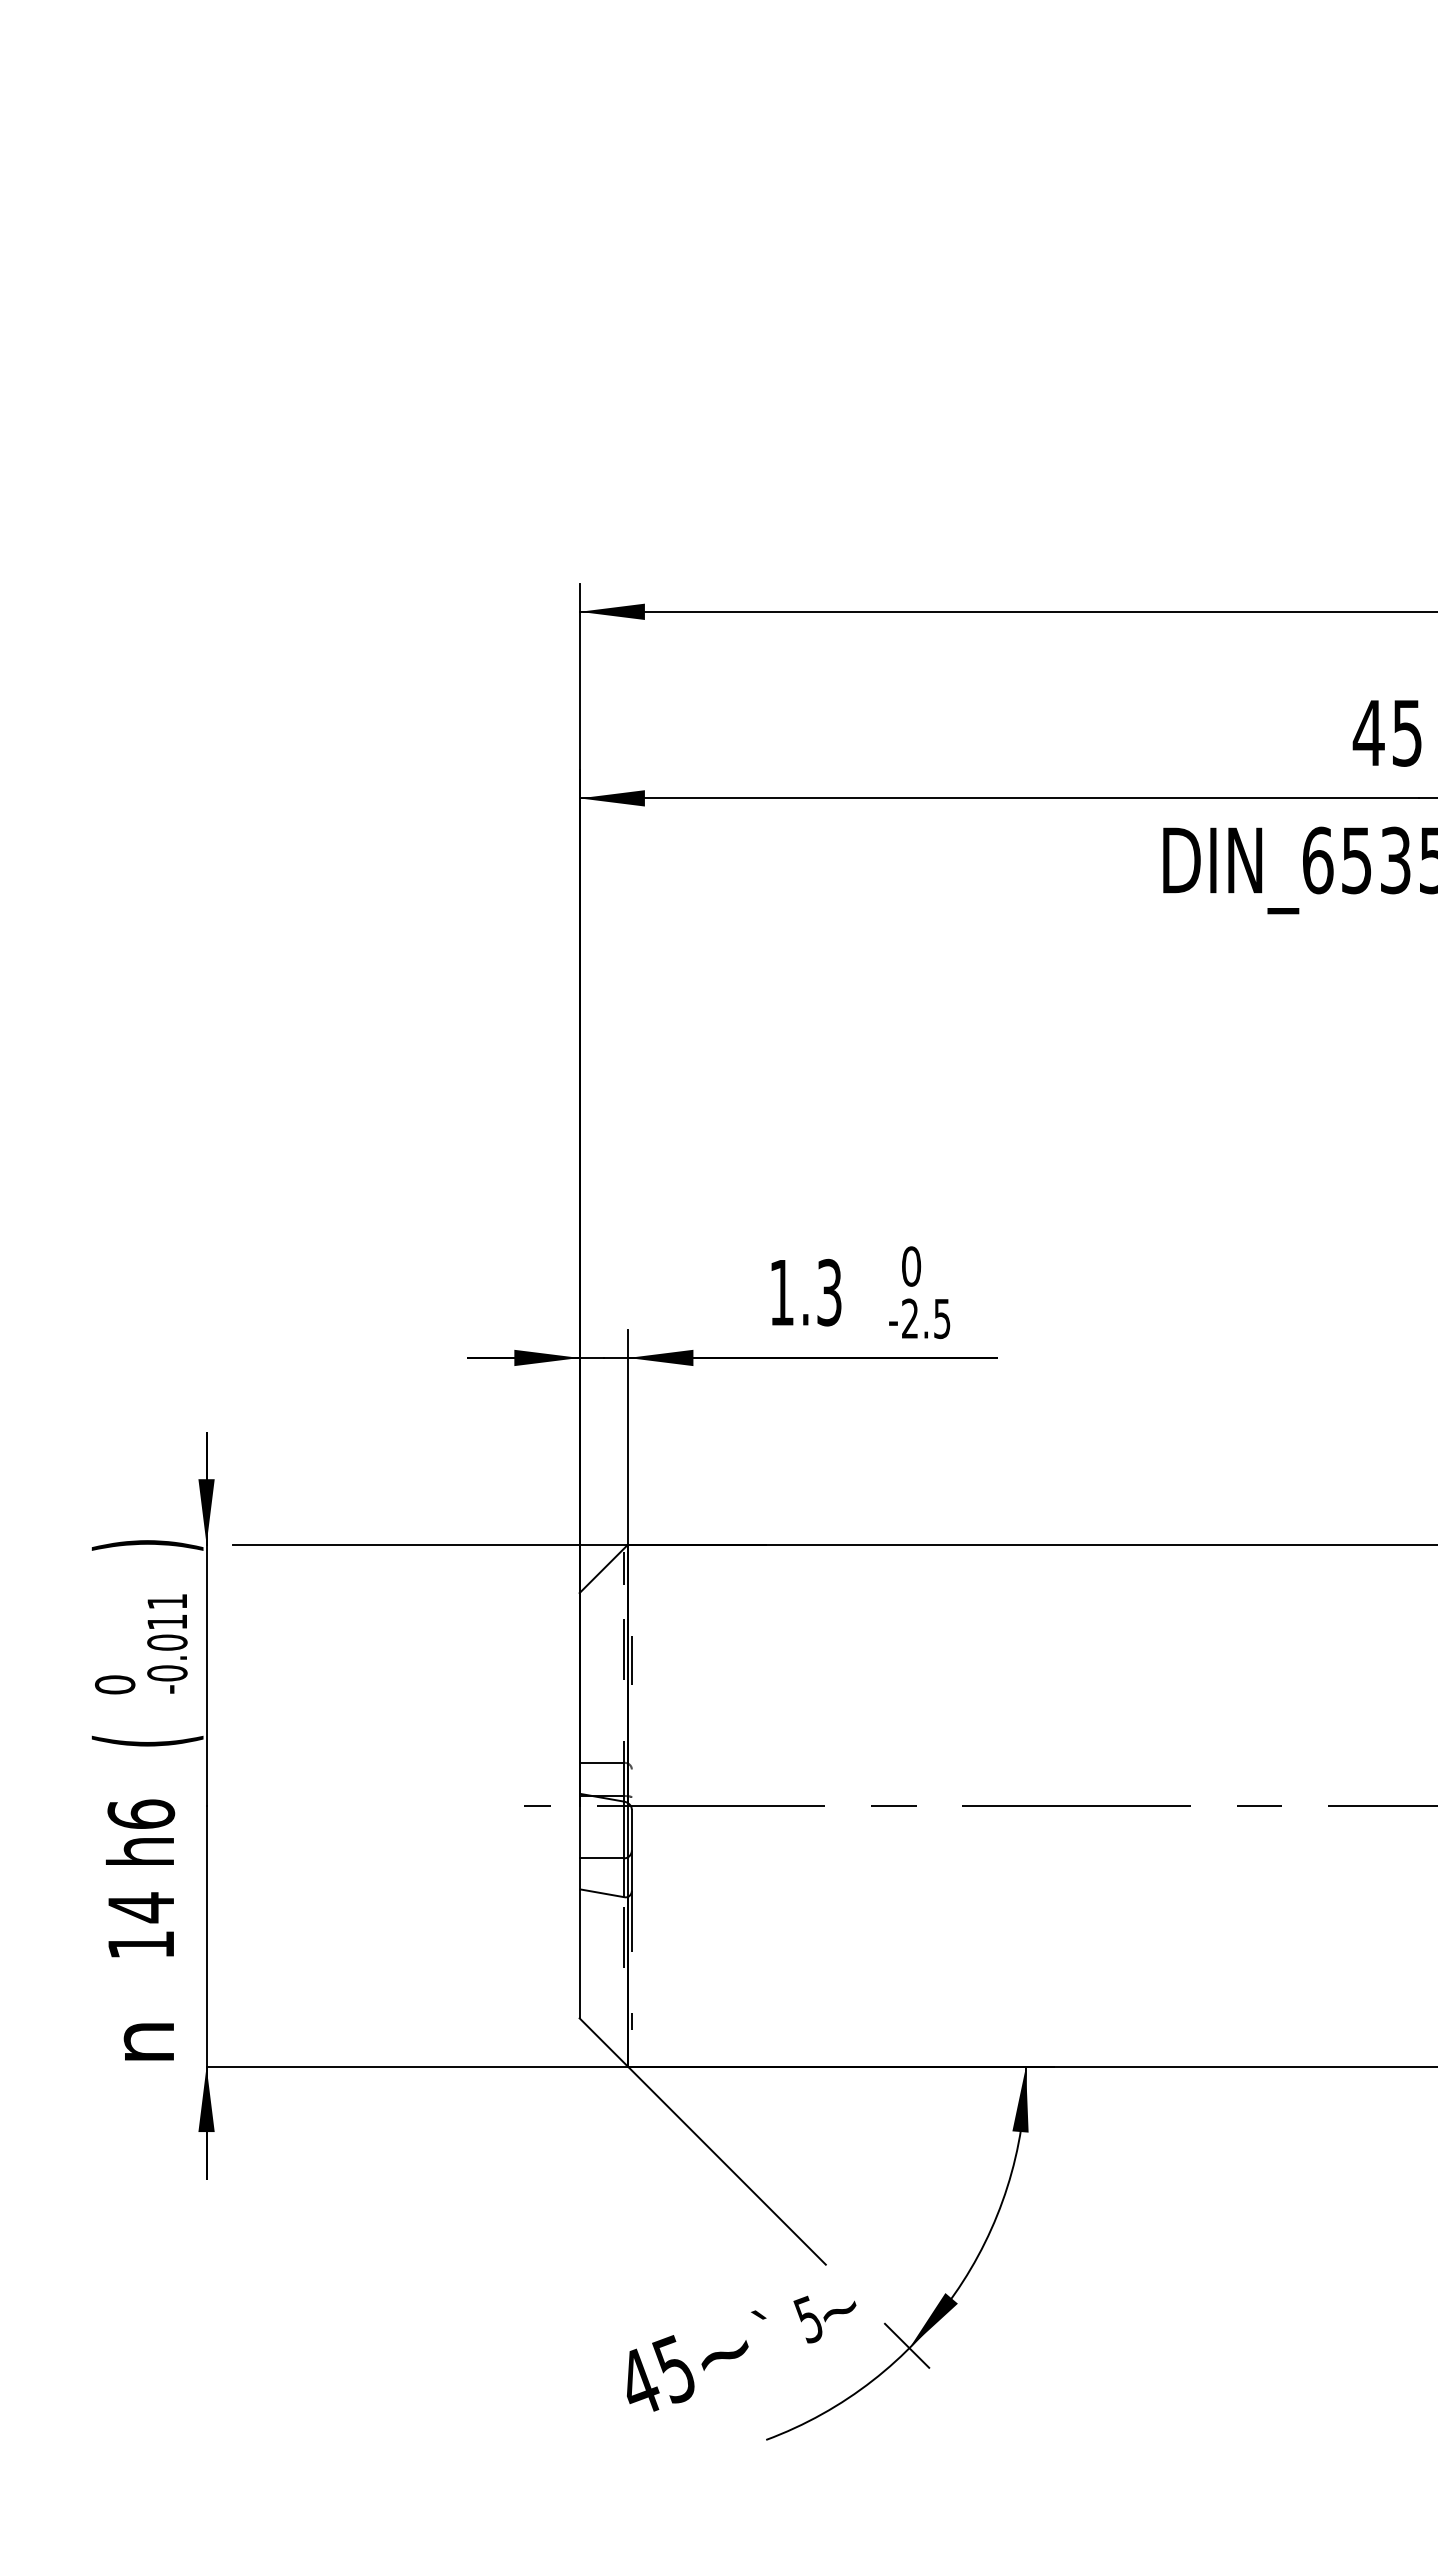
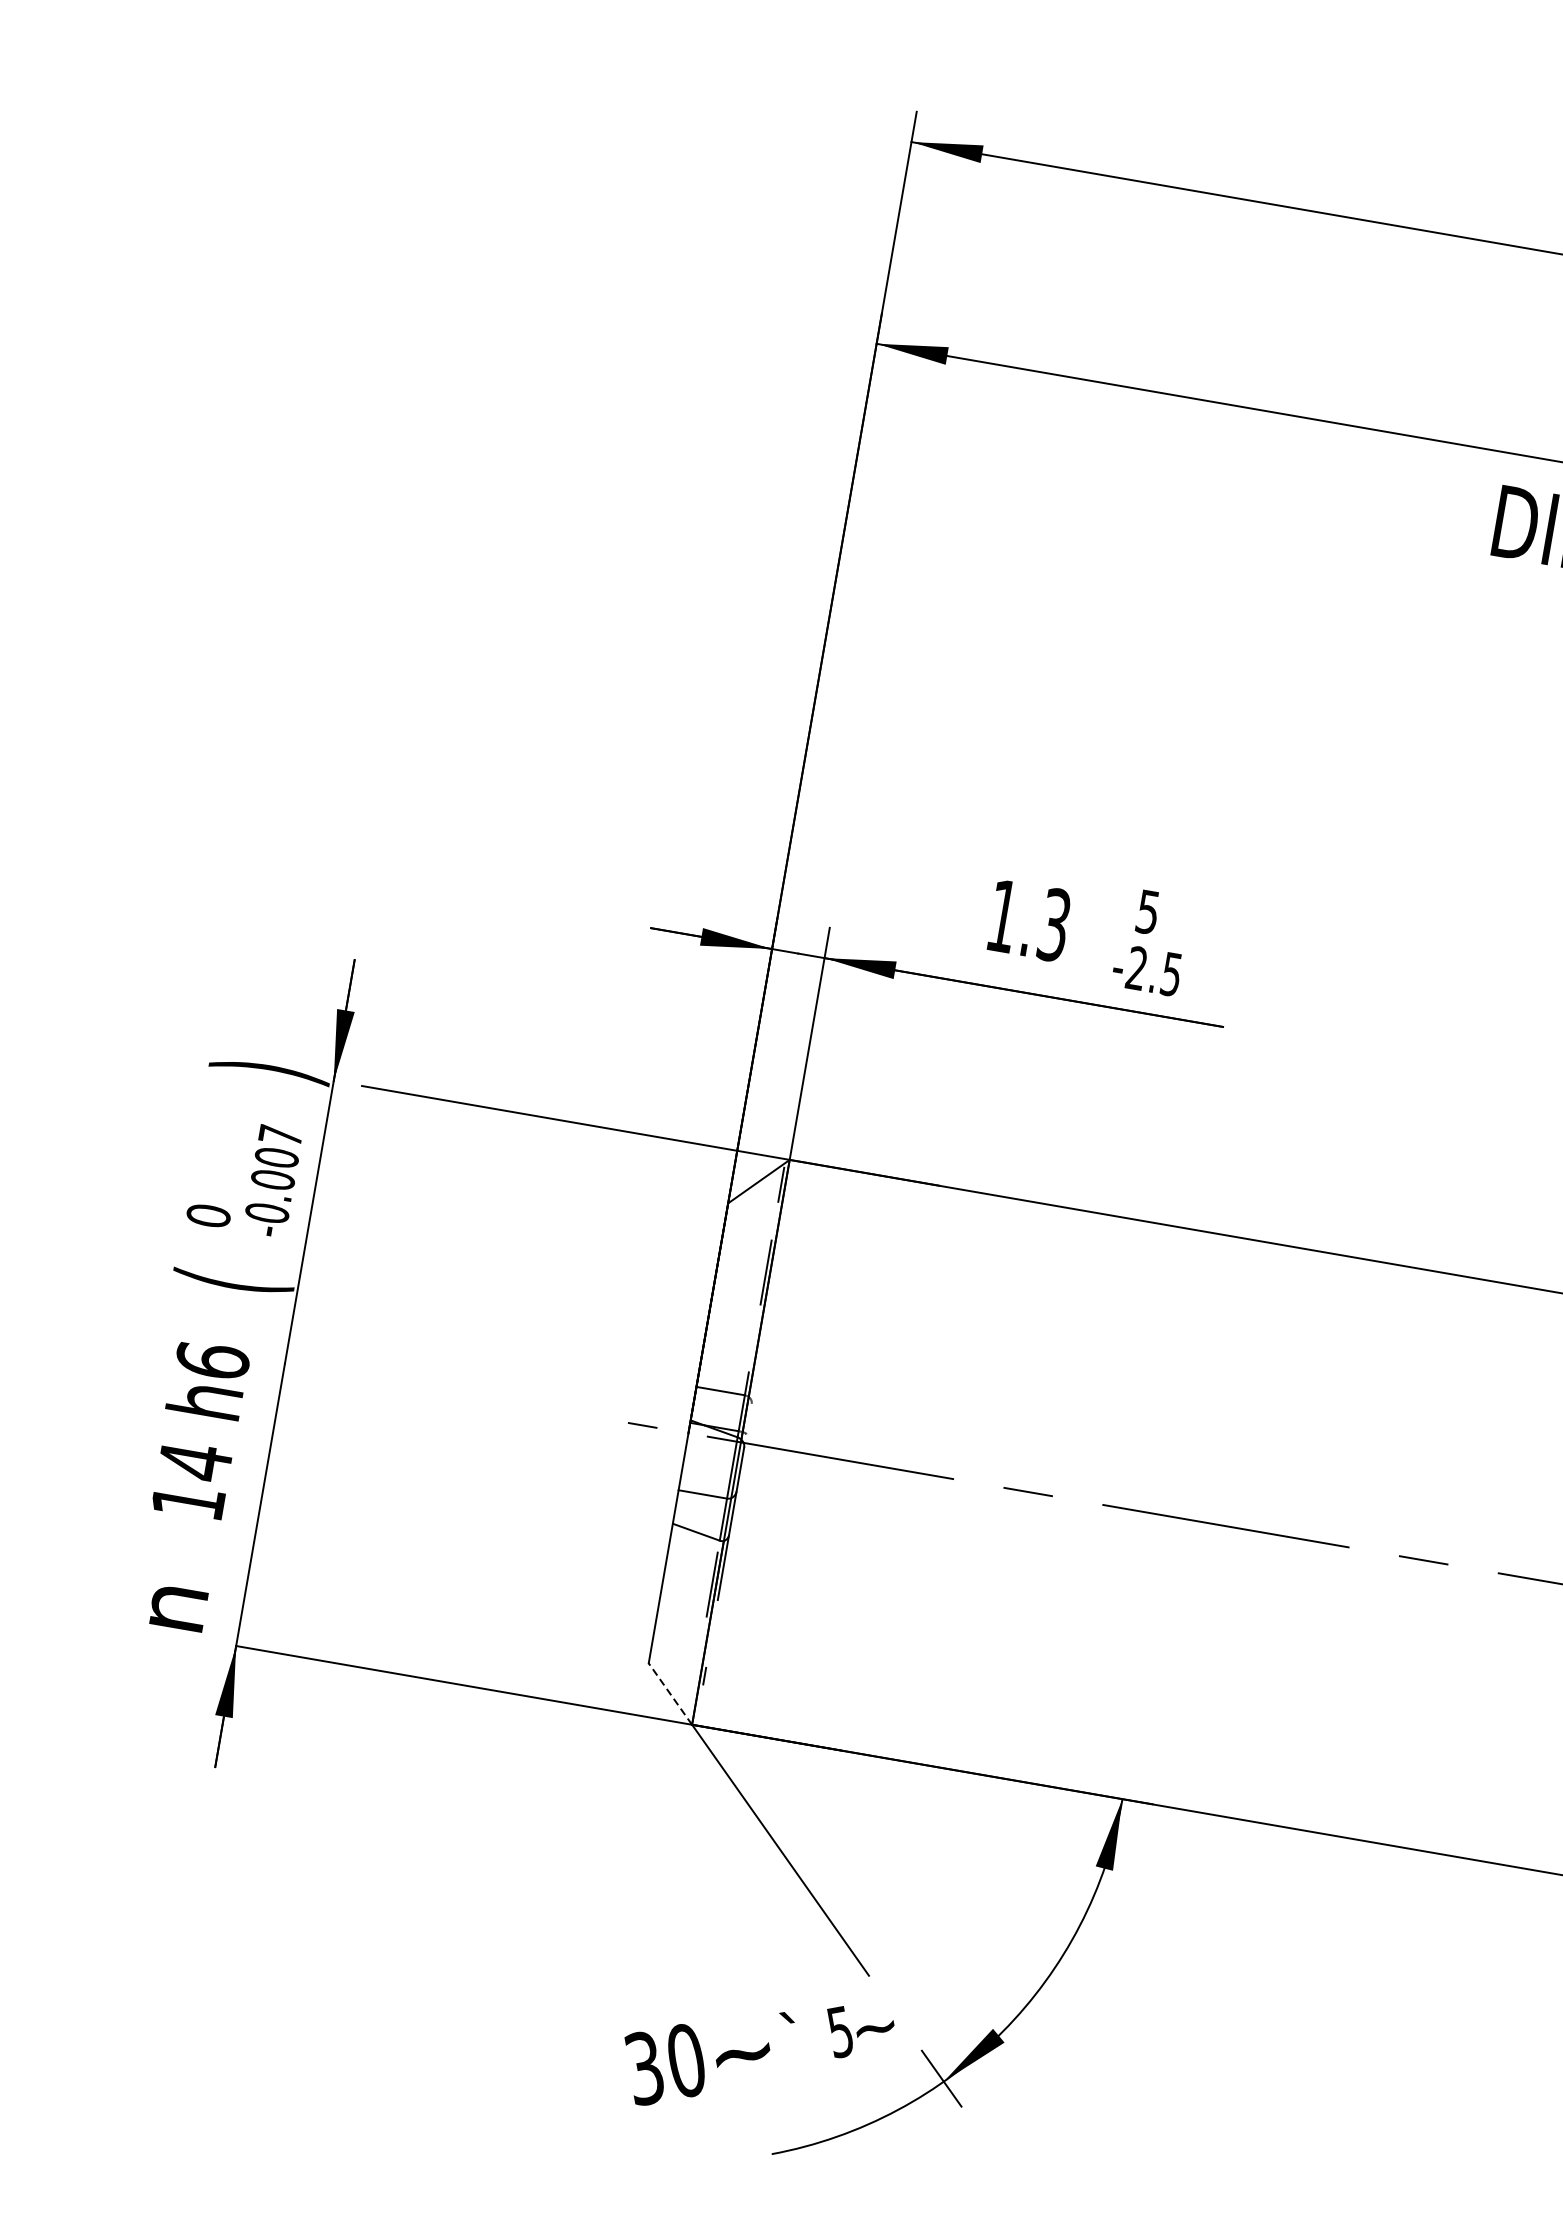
text: (911, 1266) -> (1148, 912), 0 -> 5
text: (167, 1612) -> (278, 1147), -0.011 -> -0.007
line: (631, 1659) -> (771, 1284), removed
line: (603, 2042) -> (670, 1693), solid -> dashed
text: (655, 2375) -> (664, 2063), 45 -> 30

